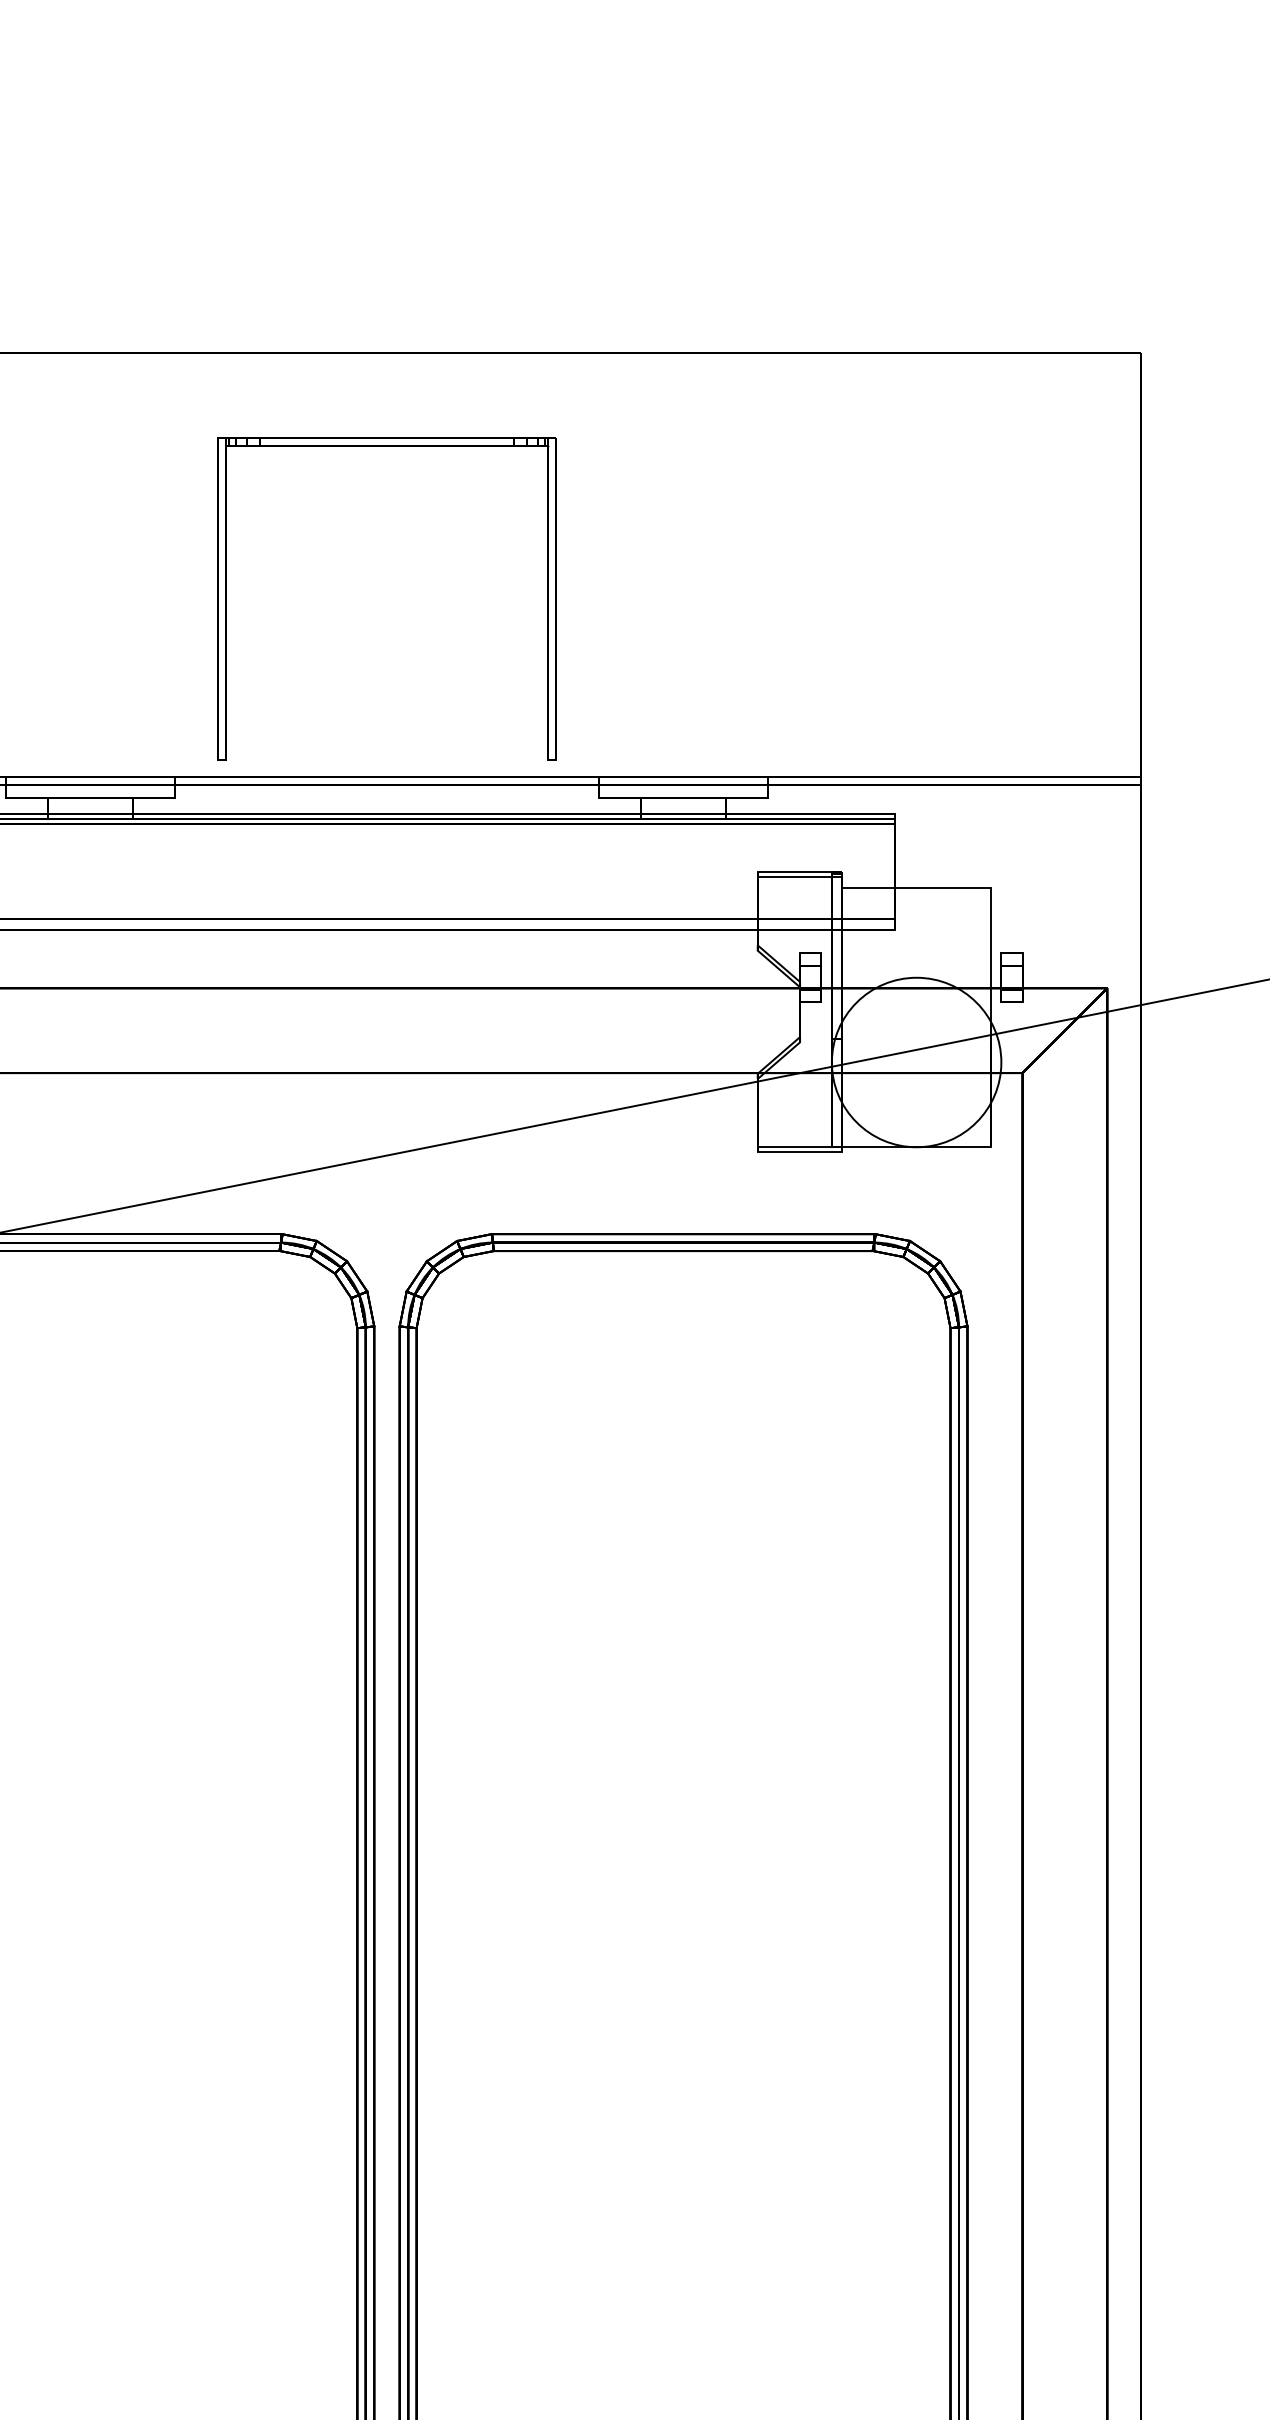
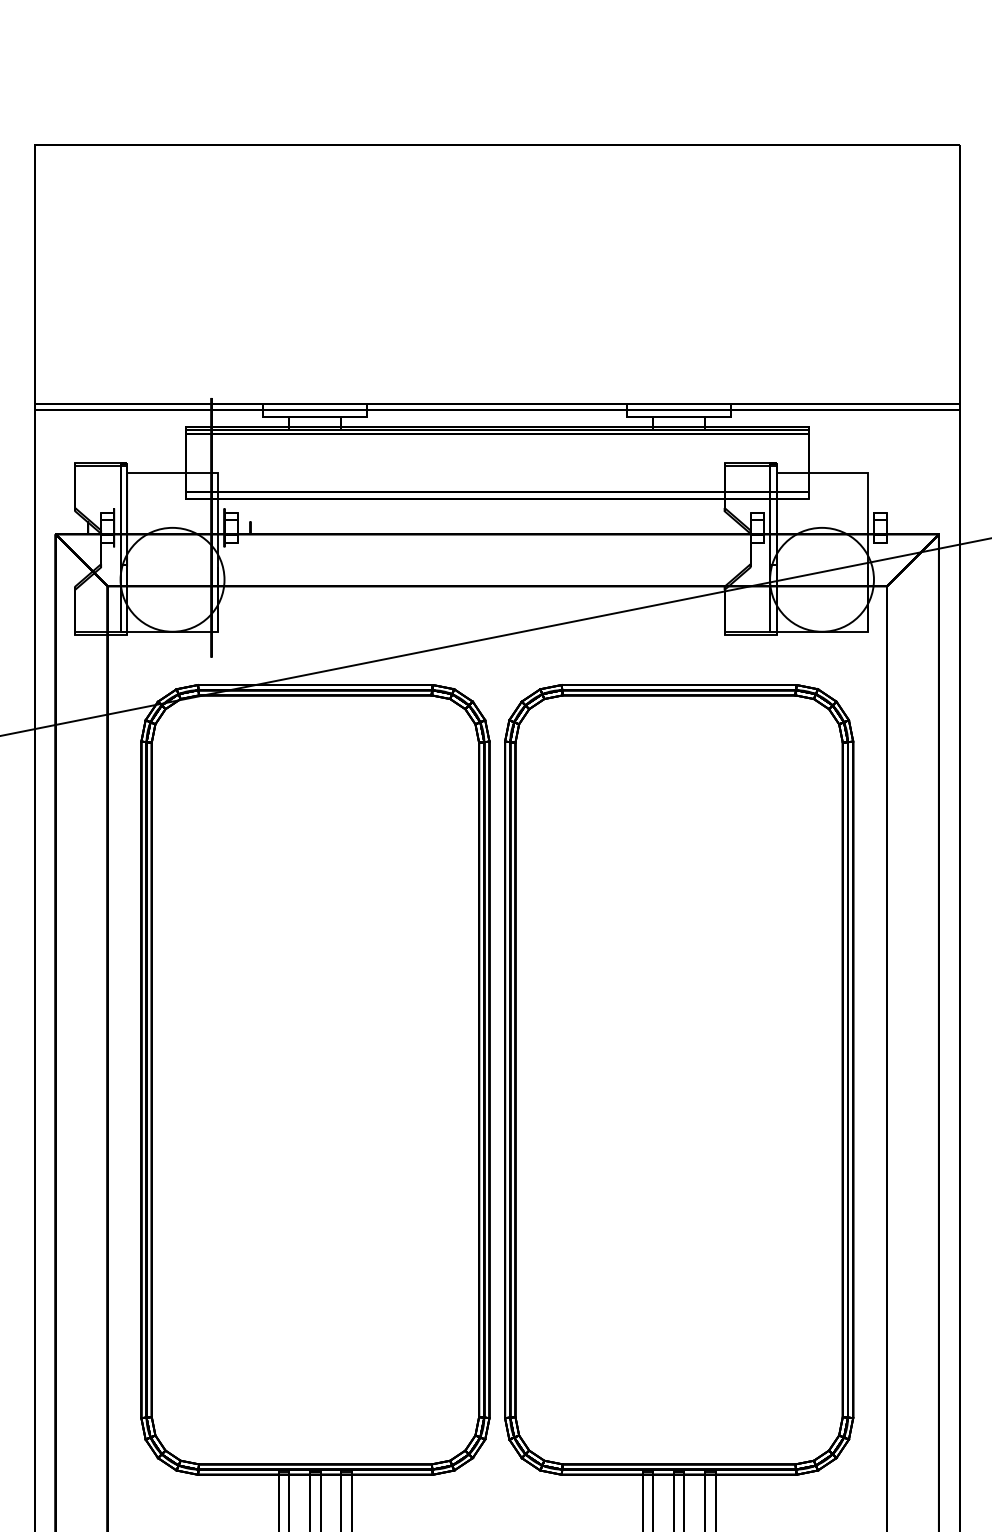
part: (385, 447) -> (496, 202), removed

